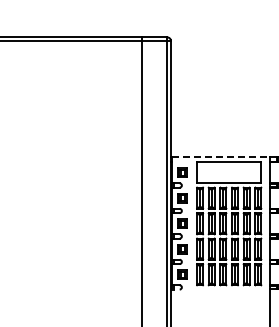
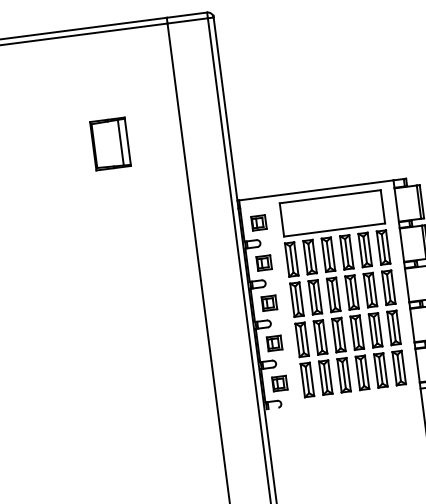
part: (96, 111) -> (110, 143), added
line: (221, 157) -> (317, 190), dashed -> solid

